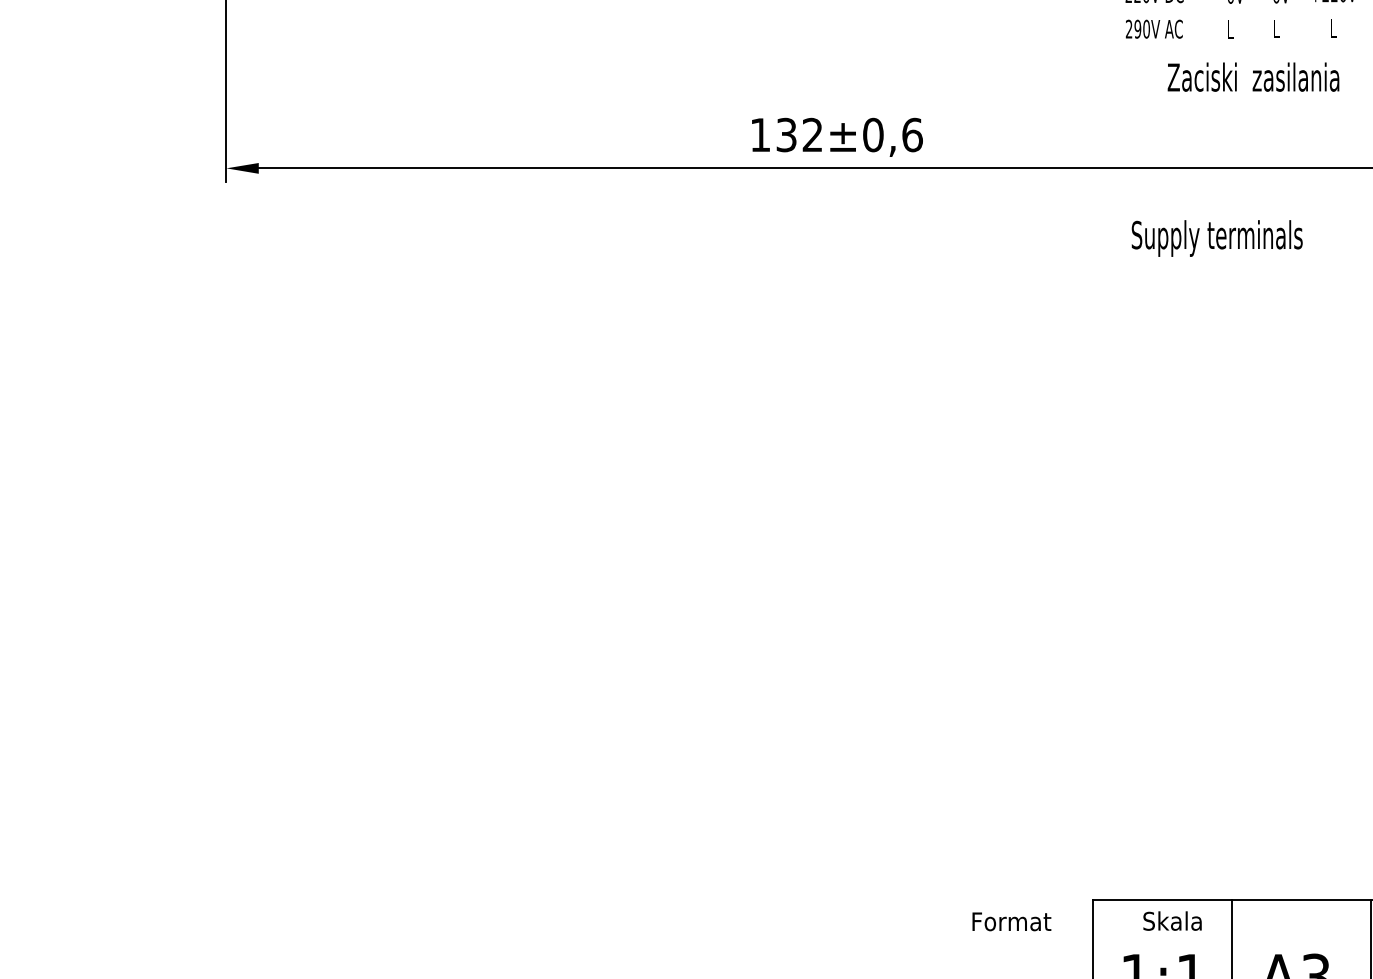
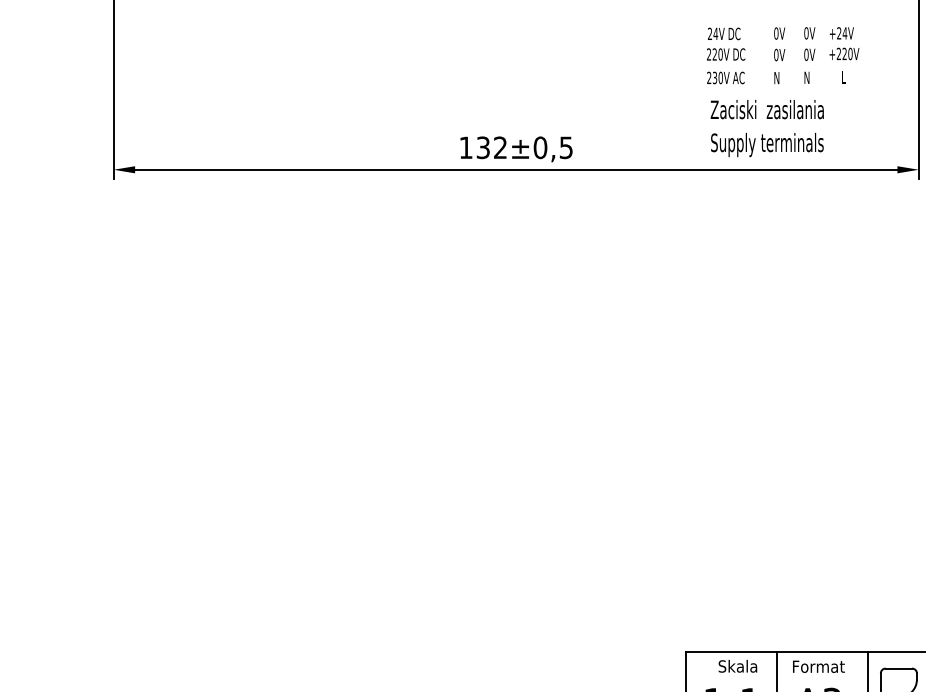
text: (1137, 28) -> (714, 77), 290V -> 230V
text: (1276, 28) -> (806, 77), L -> N
text: (1231, 30) -> (776, 78), L -> N
text: (1252, 77) -> (766, 109), moved
text: (912, 134) -> (566, 147), 132±0,6 -> 132±0,5
text: (1217, 239) -> (767, 145), moved
text: (1011, 921) -> (818, 666), moved

